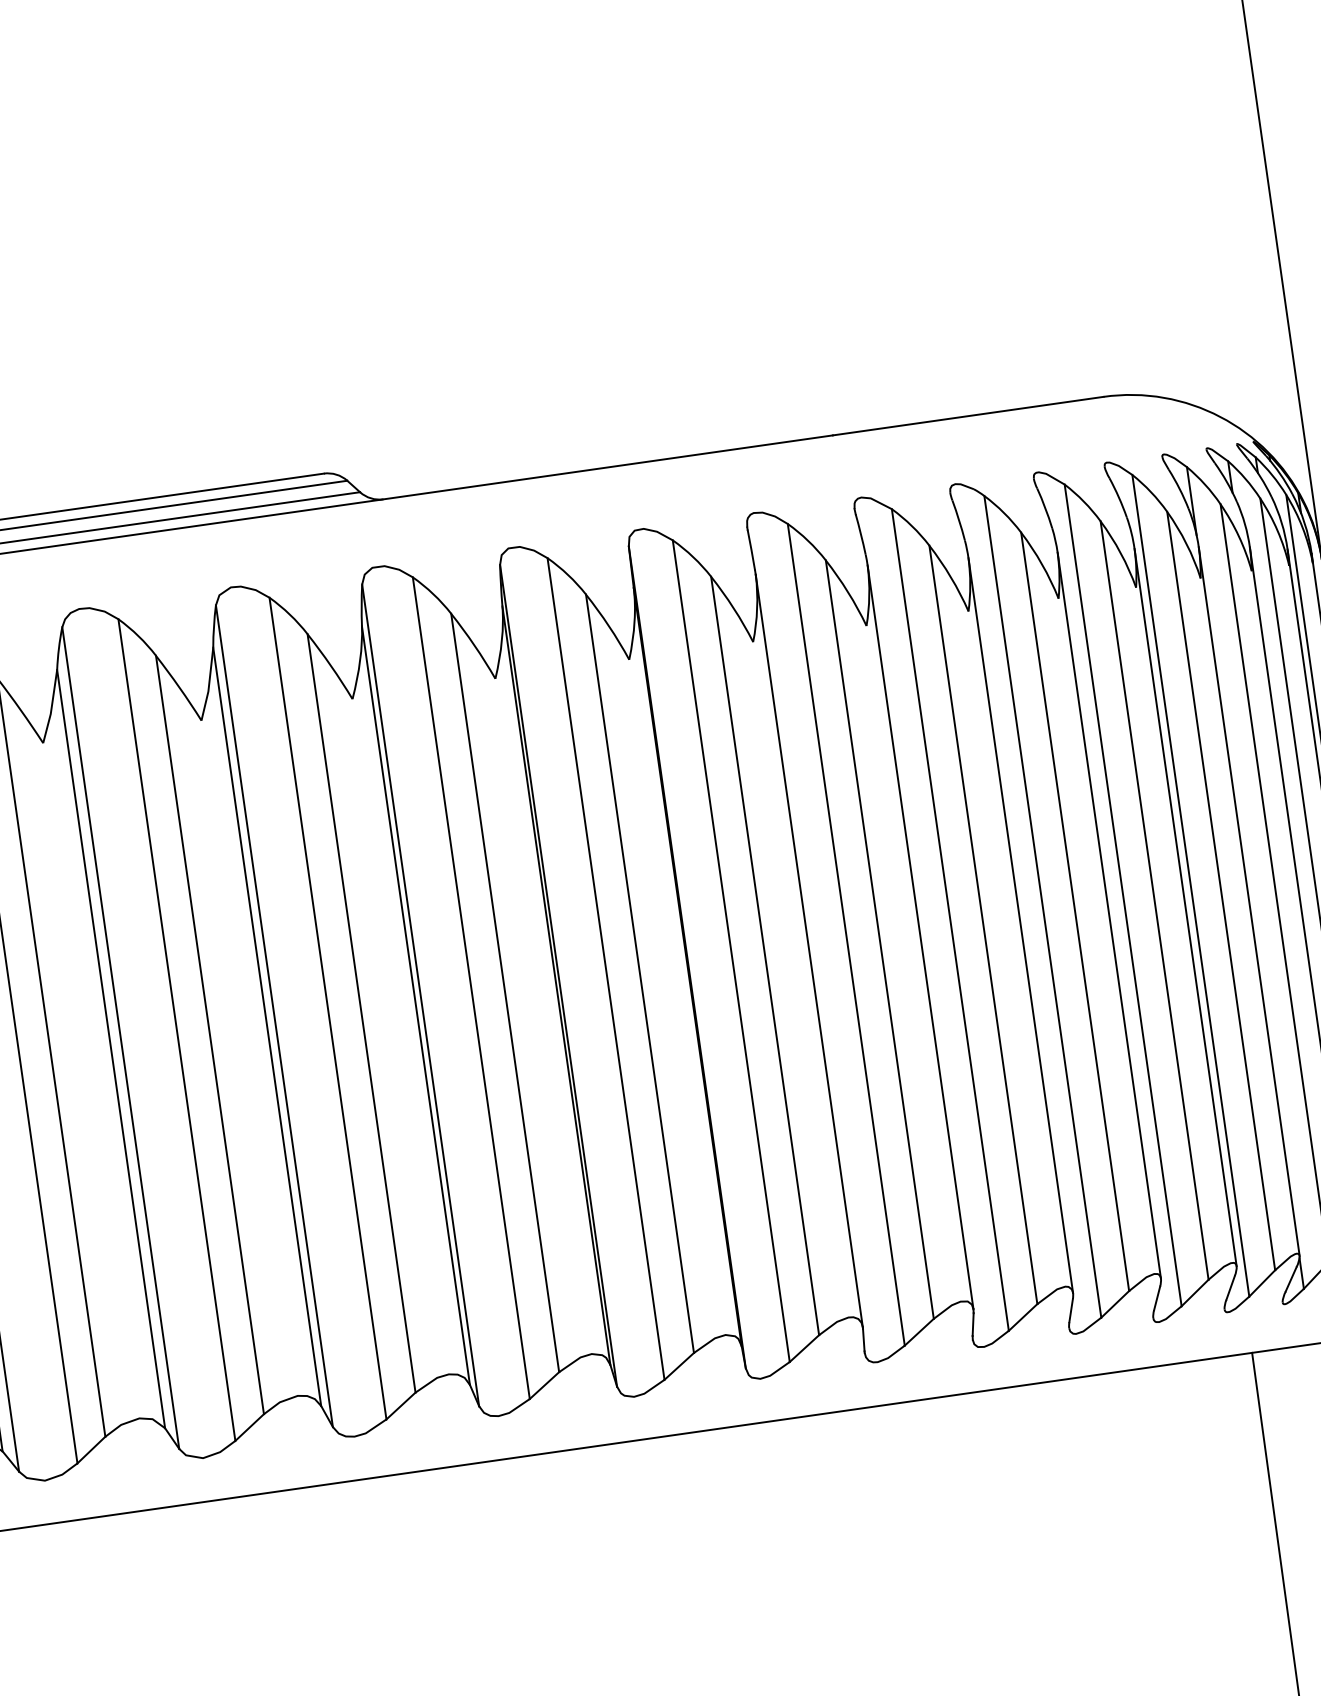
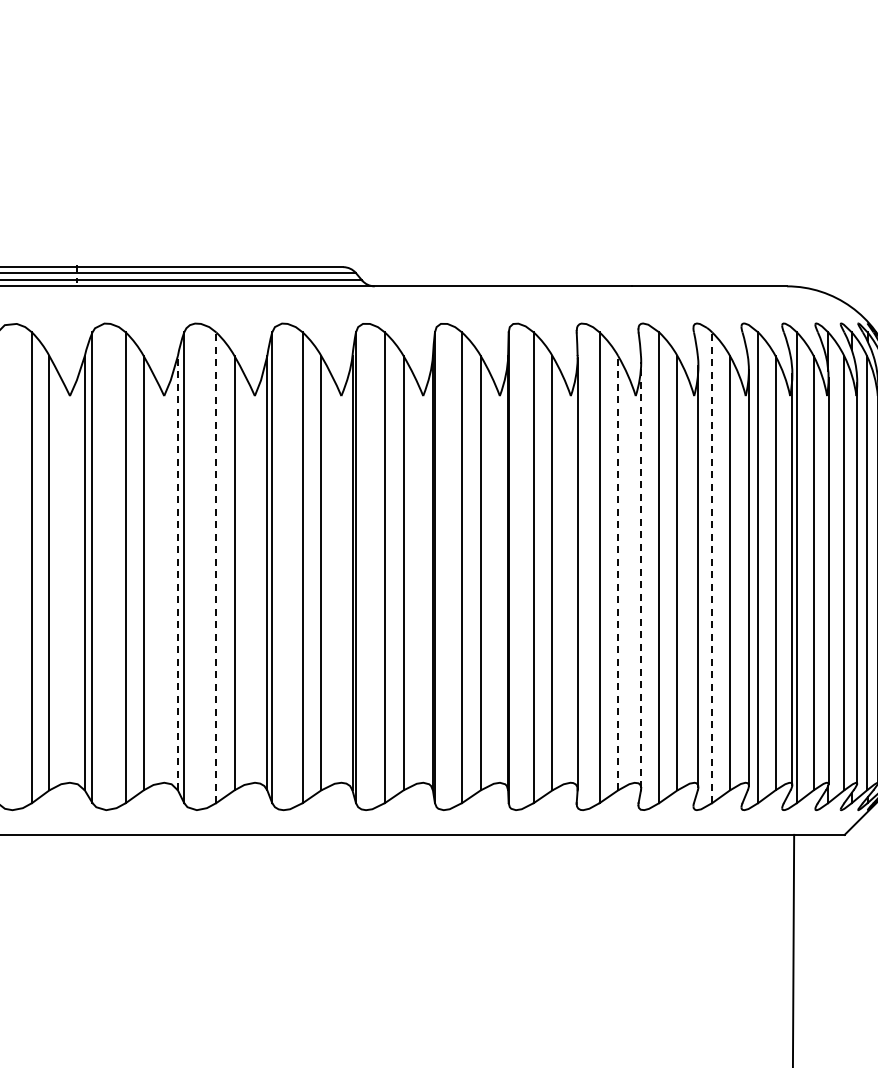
line: (1043, 906) -> (712, 567), solid -> dashed
line: (921, 937) -> (641, 575), solid -> dashed
line: (880, 938) -> (618, 572), solid -> dashed
line: (177, 1029) -> (216, 567), solid -> dashed
line: (110, 1047) -> (177, 572), solid -> dashed

